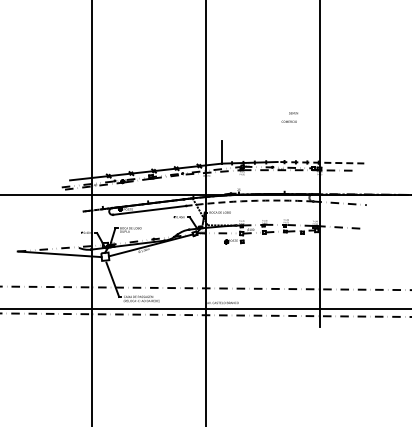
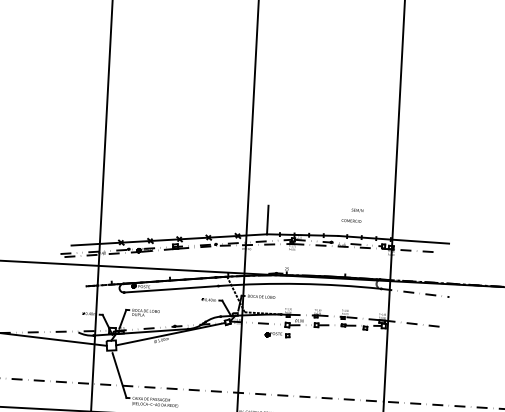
text: (289, 117) -> (352, 215), moved
line: (320, 162) -> (393, 239), dashed -> solid
arc: (249, 200) -> (299, 283), dashed -> solid

